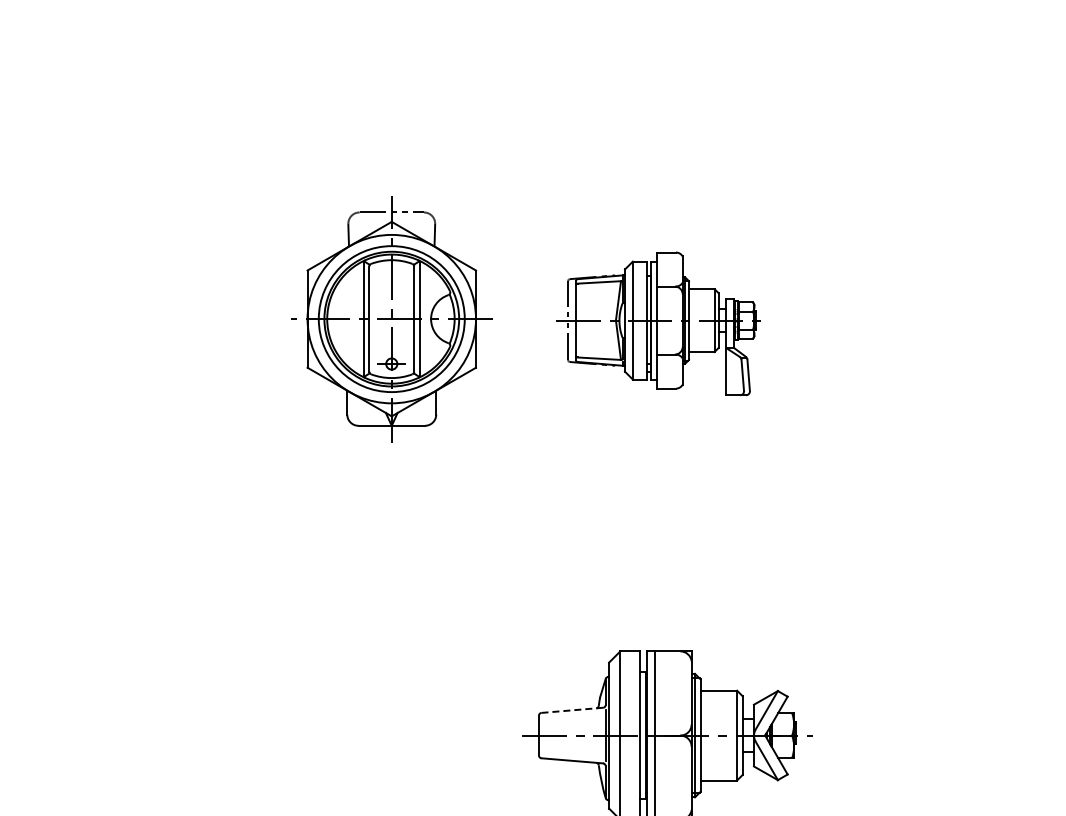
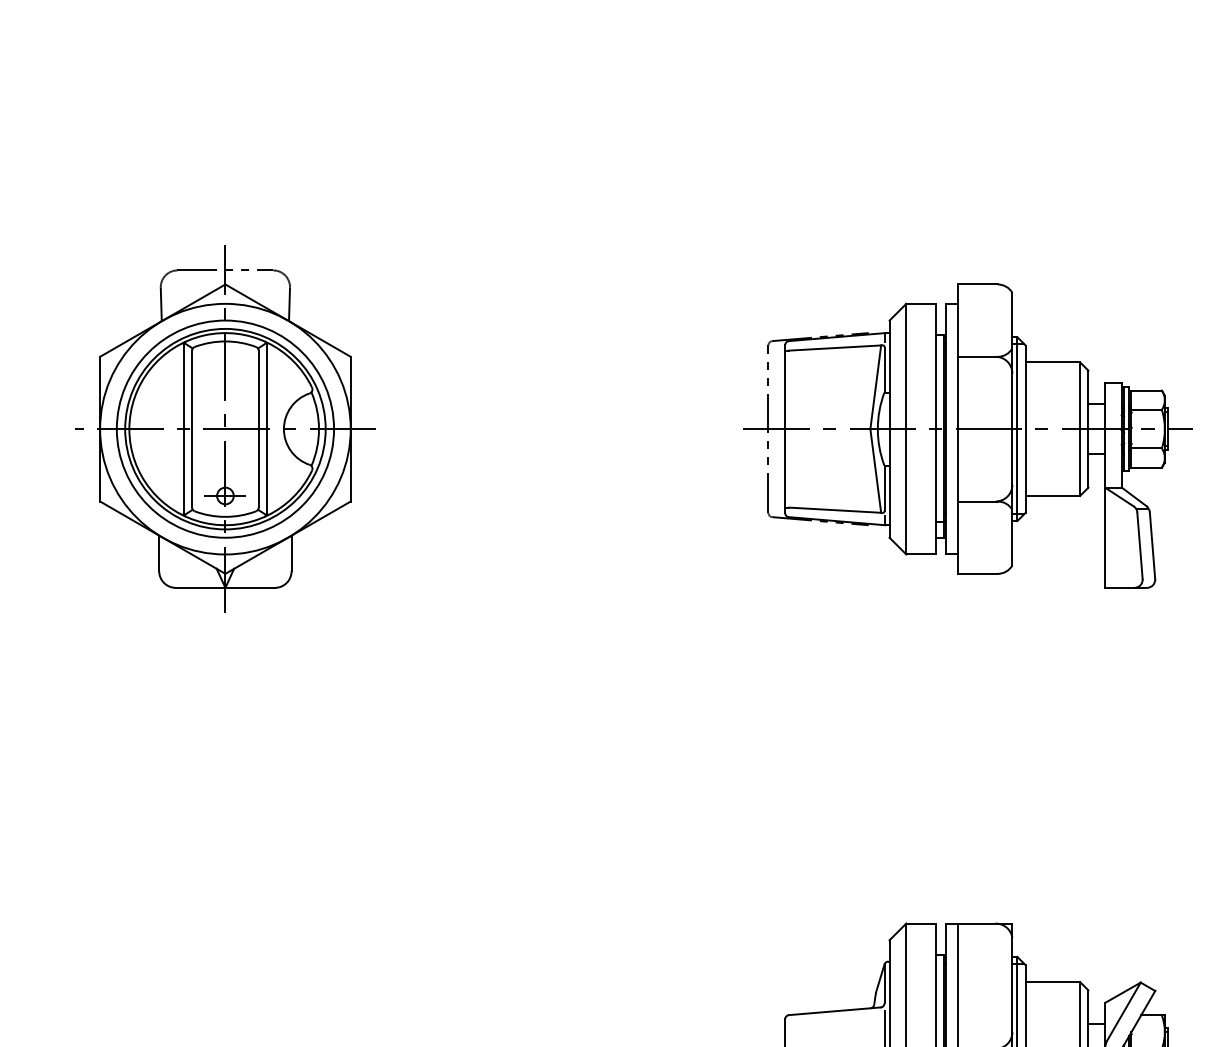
part: (391, 319) -> (225, 429), moved
part: (661, 323) -> (967, 435), size x1.43
line: (572, 710) -> (835, 1011), dashed -> solid

